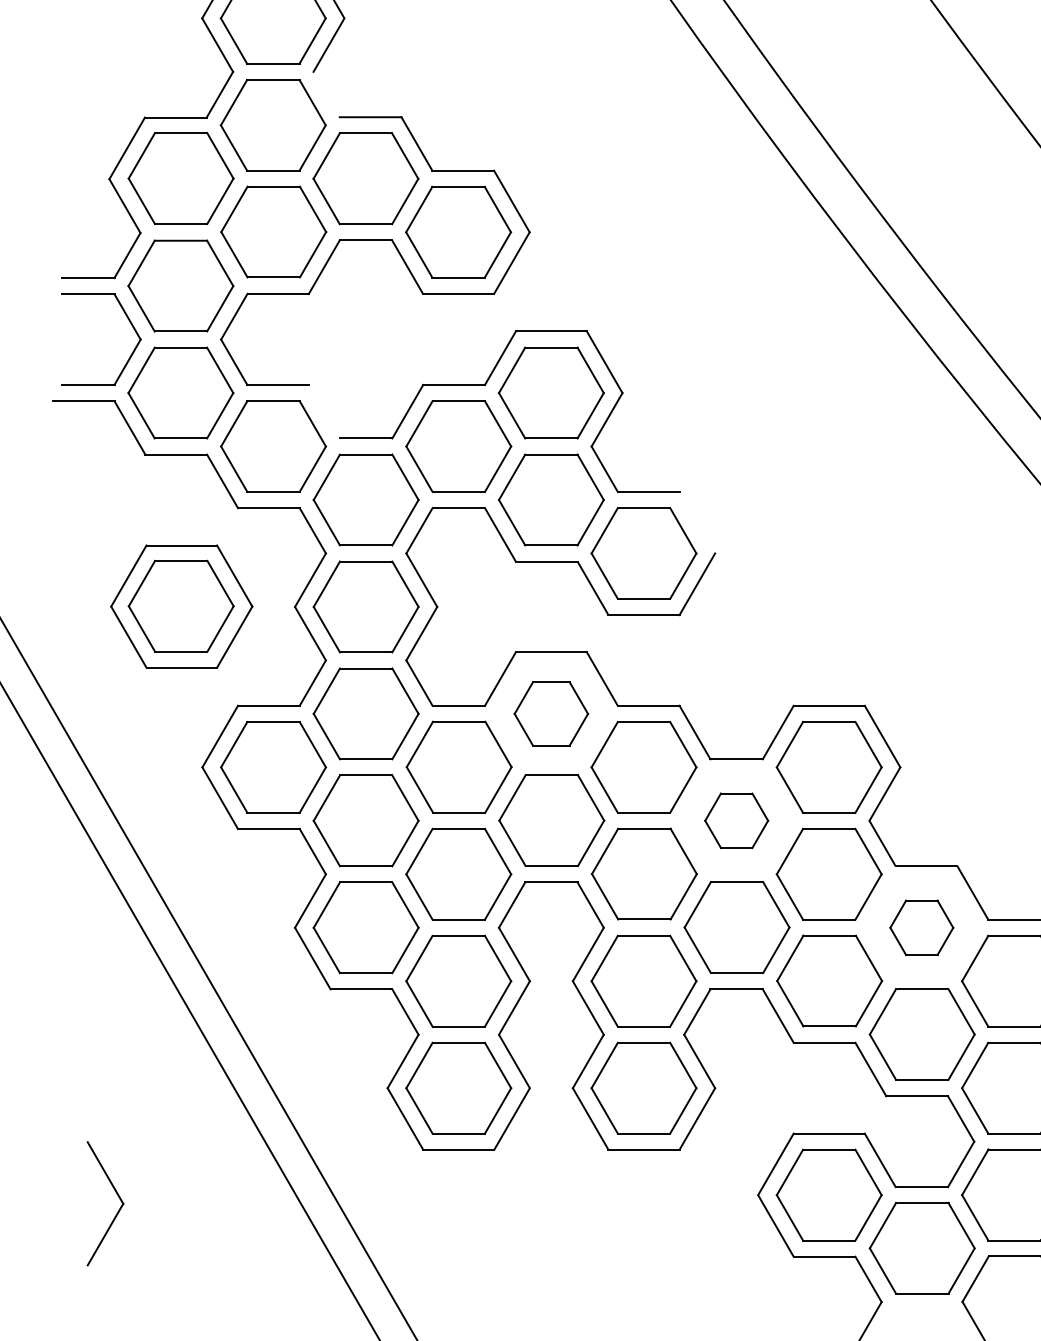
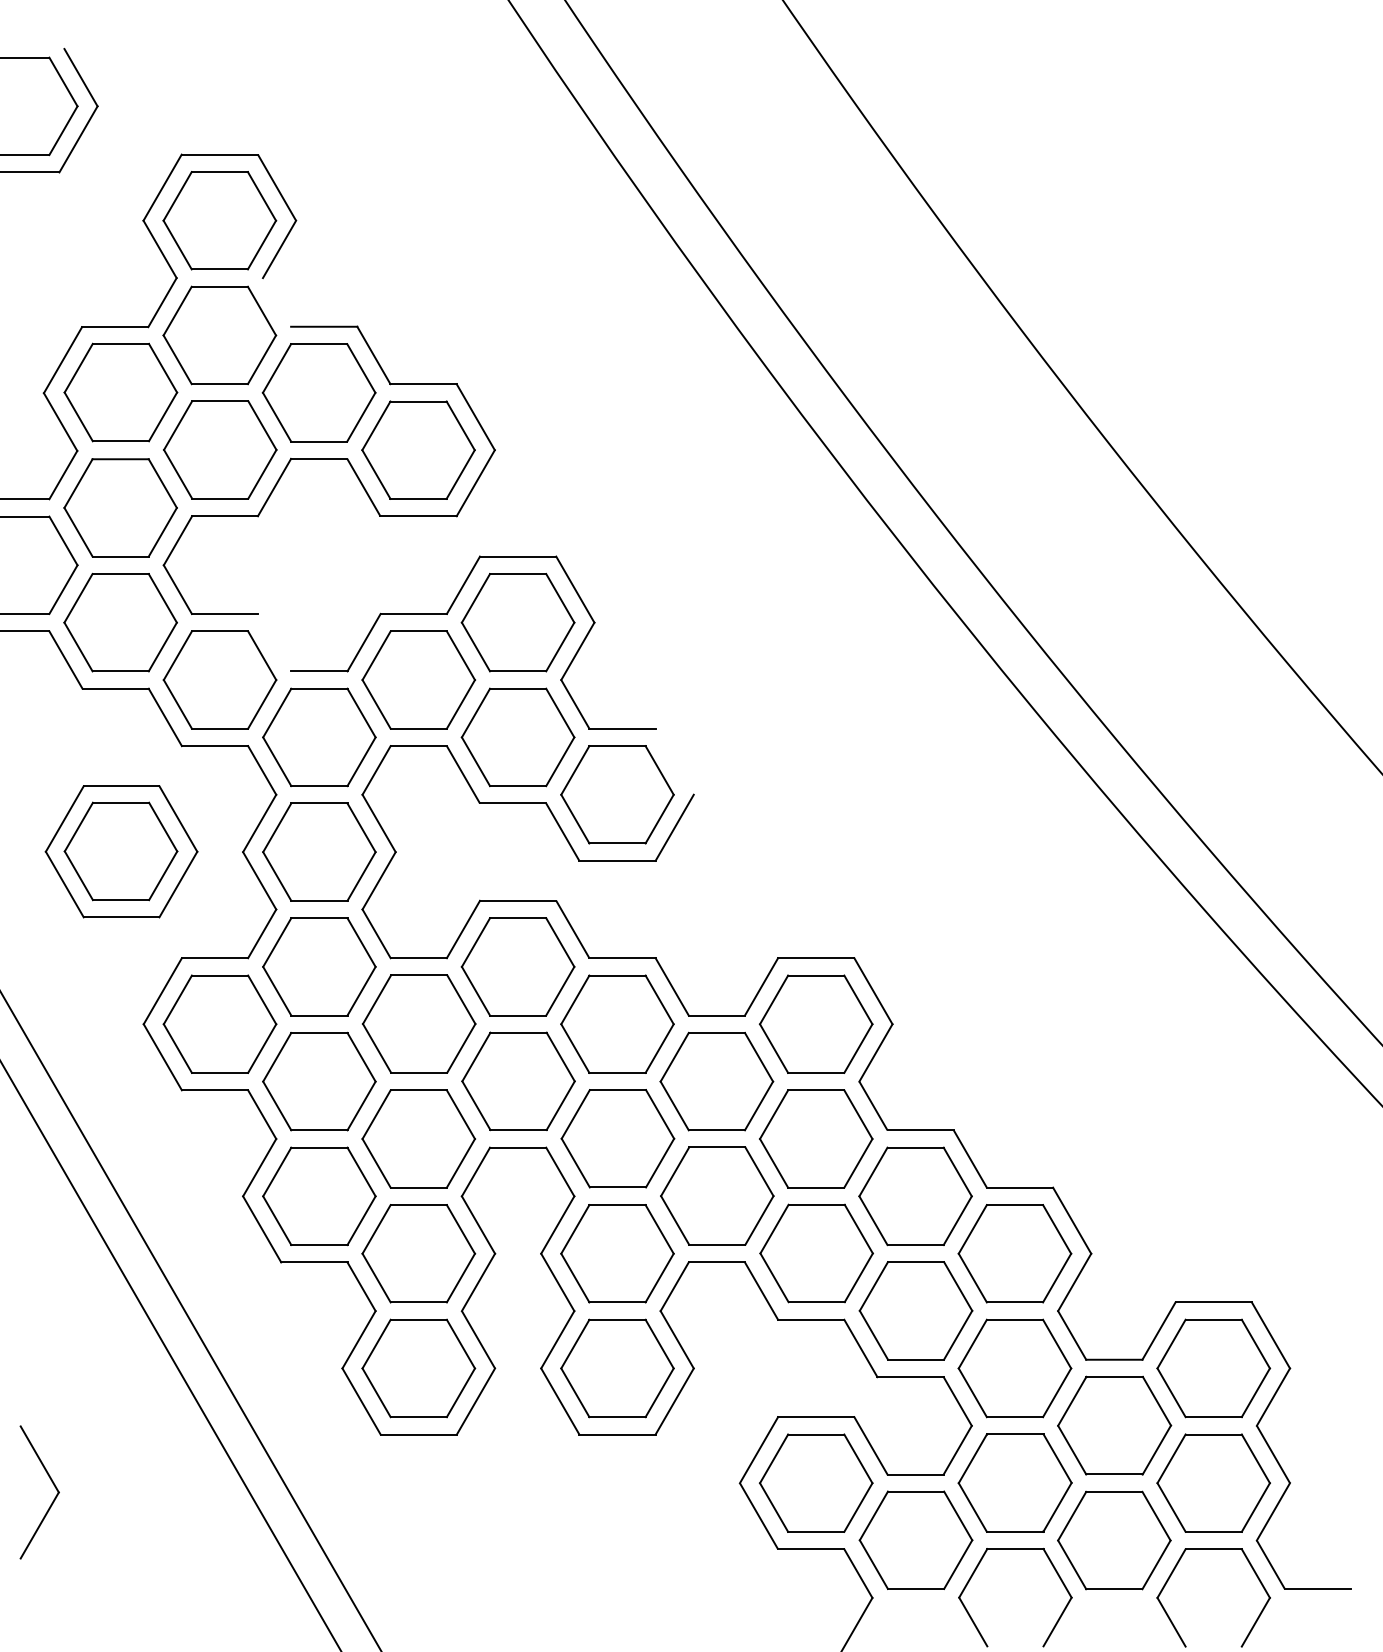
part: (550, 713) -> (517, 966), size x1.43
part: (736, 820) -> (716, 1081), size x1.67
part: (921, 927) -> (915, 1196), size x1.67

